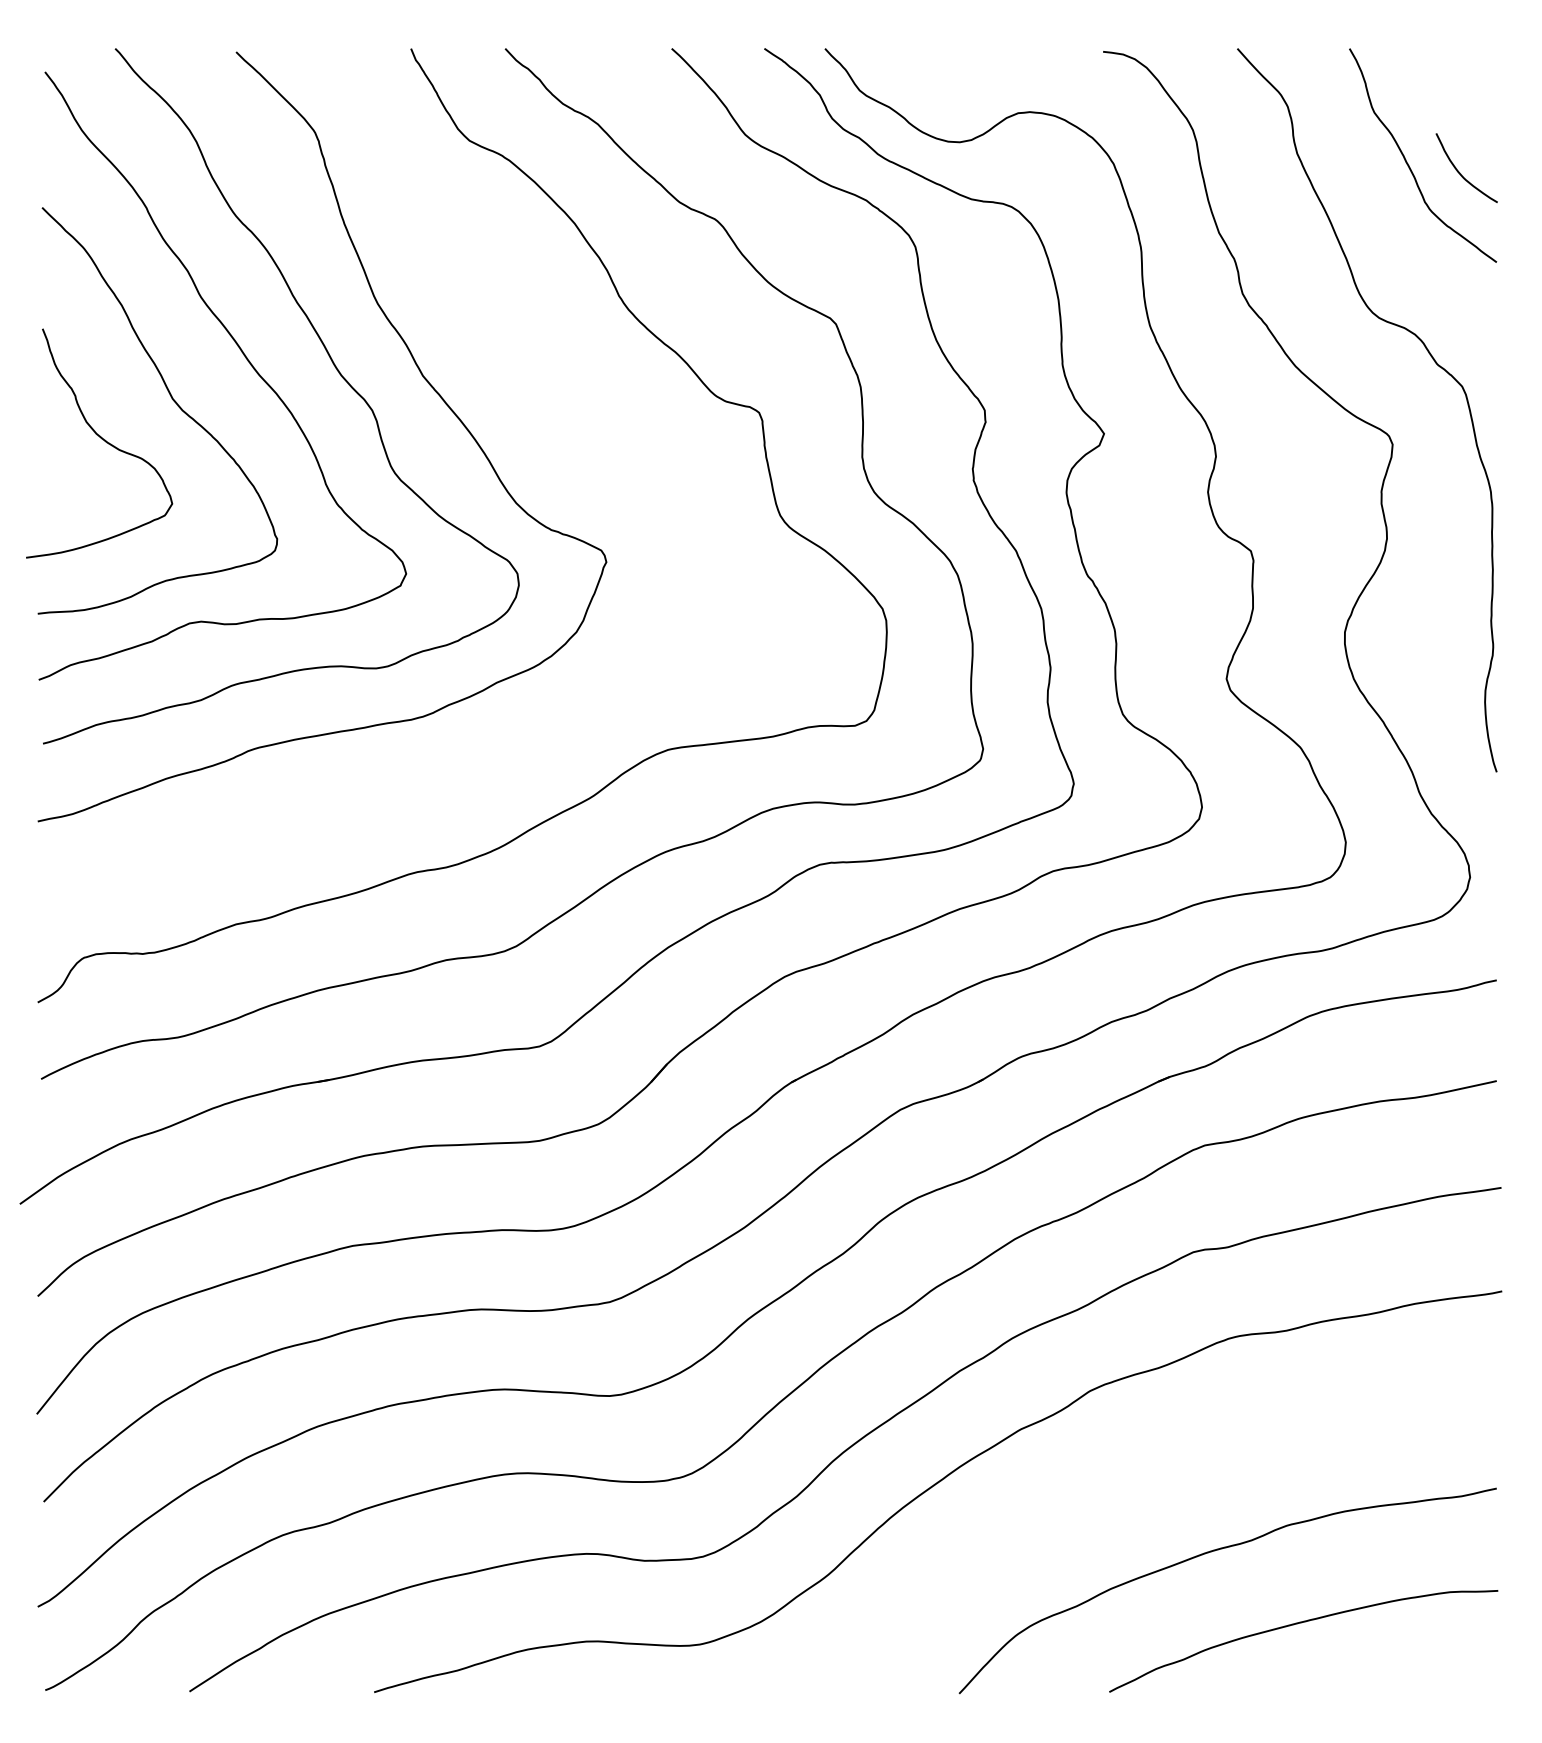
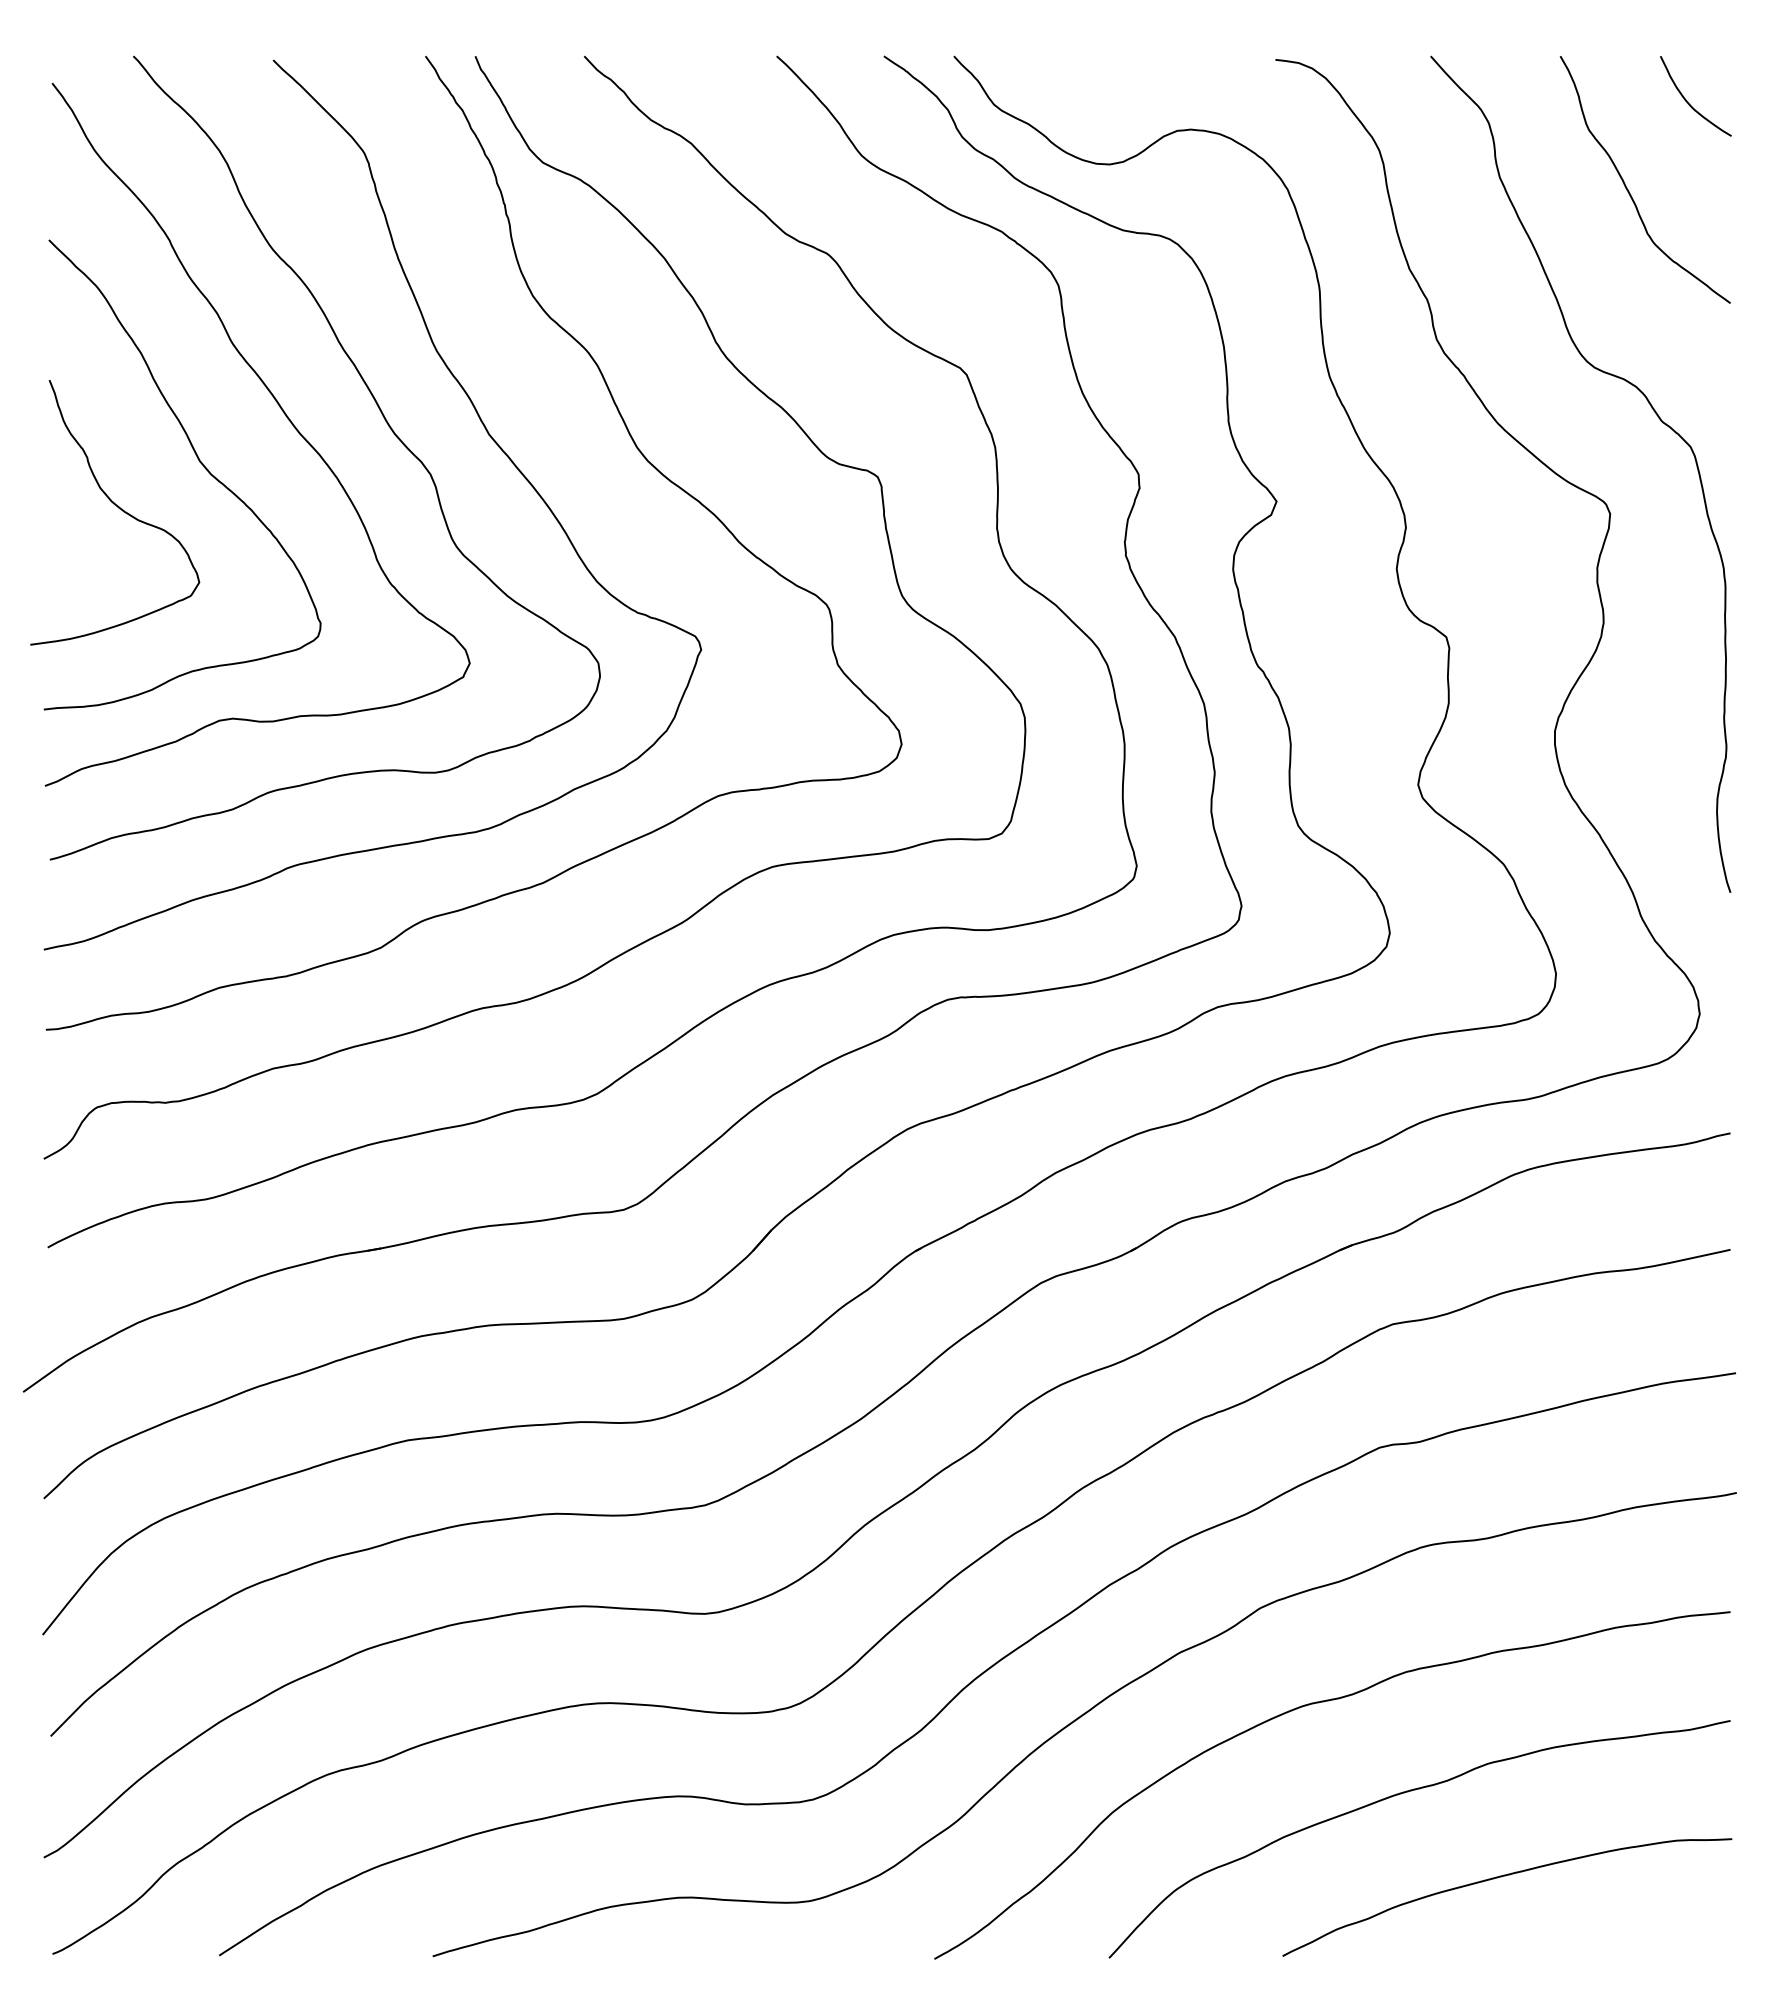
curve: (1459, 171) -> (1687, 100), moved
curve: (550, 387) -> (636, 448), added
curve: (1129, 1476) -> (1306, 1706), added

